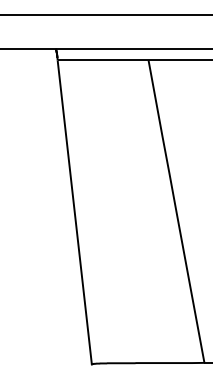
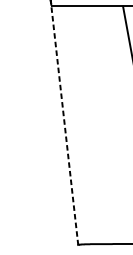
line: (74, 212) -> (64, 125), solid -> dashed

